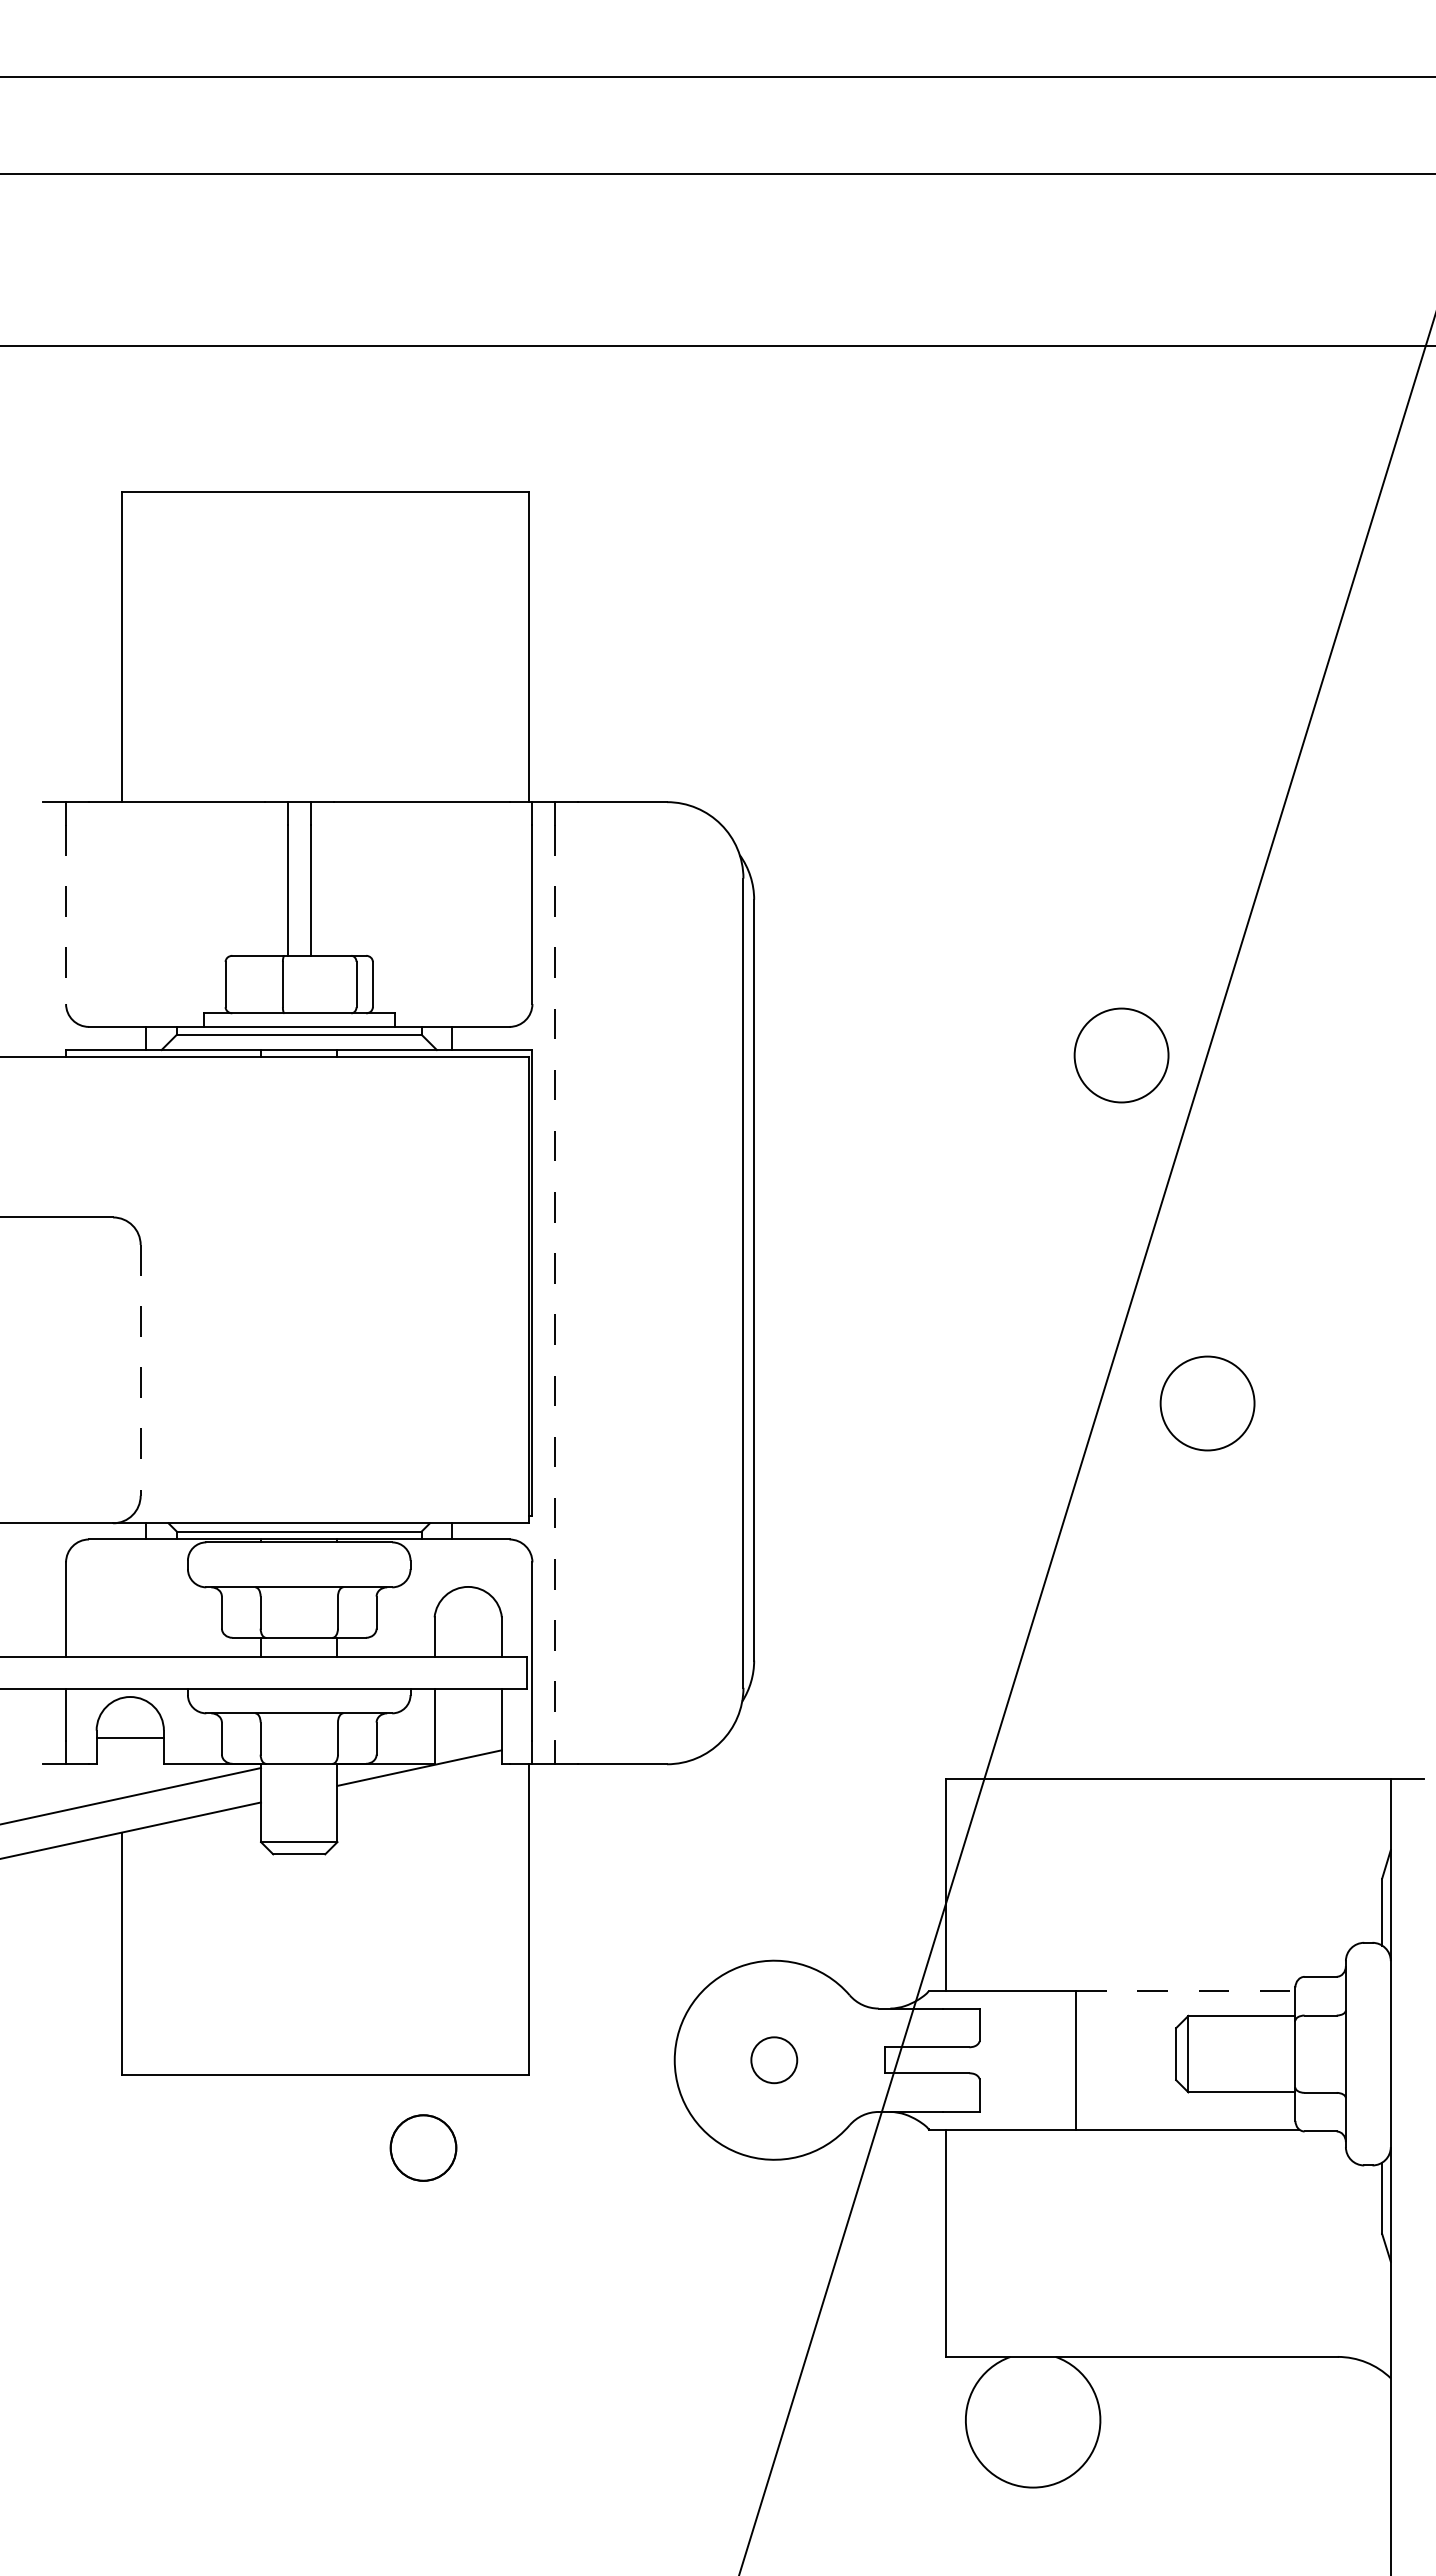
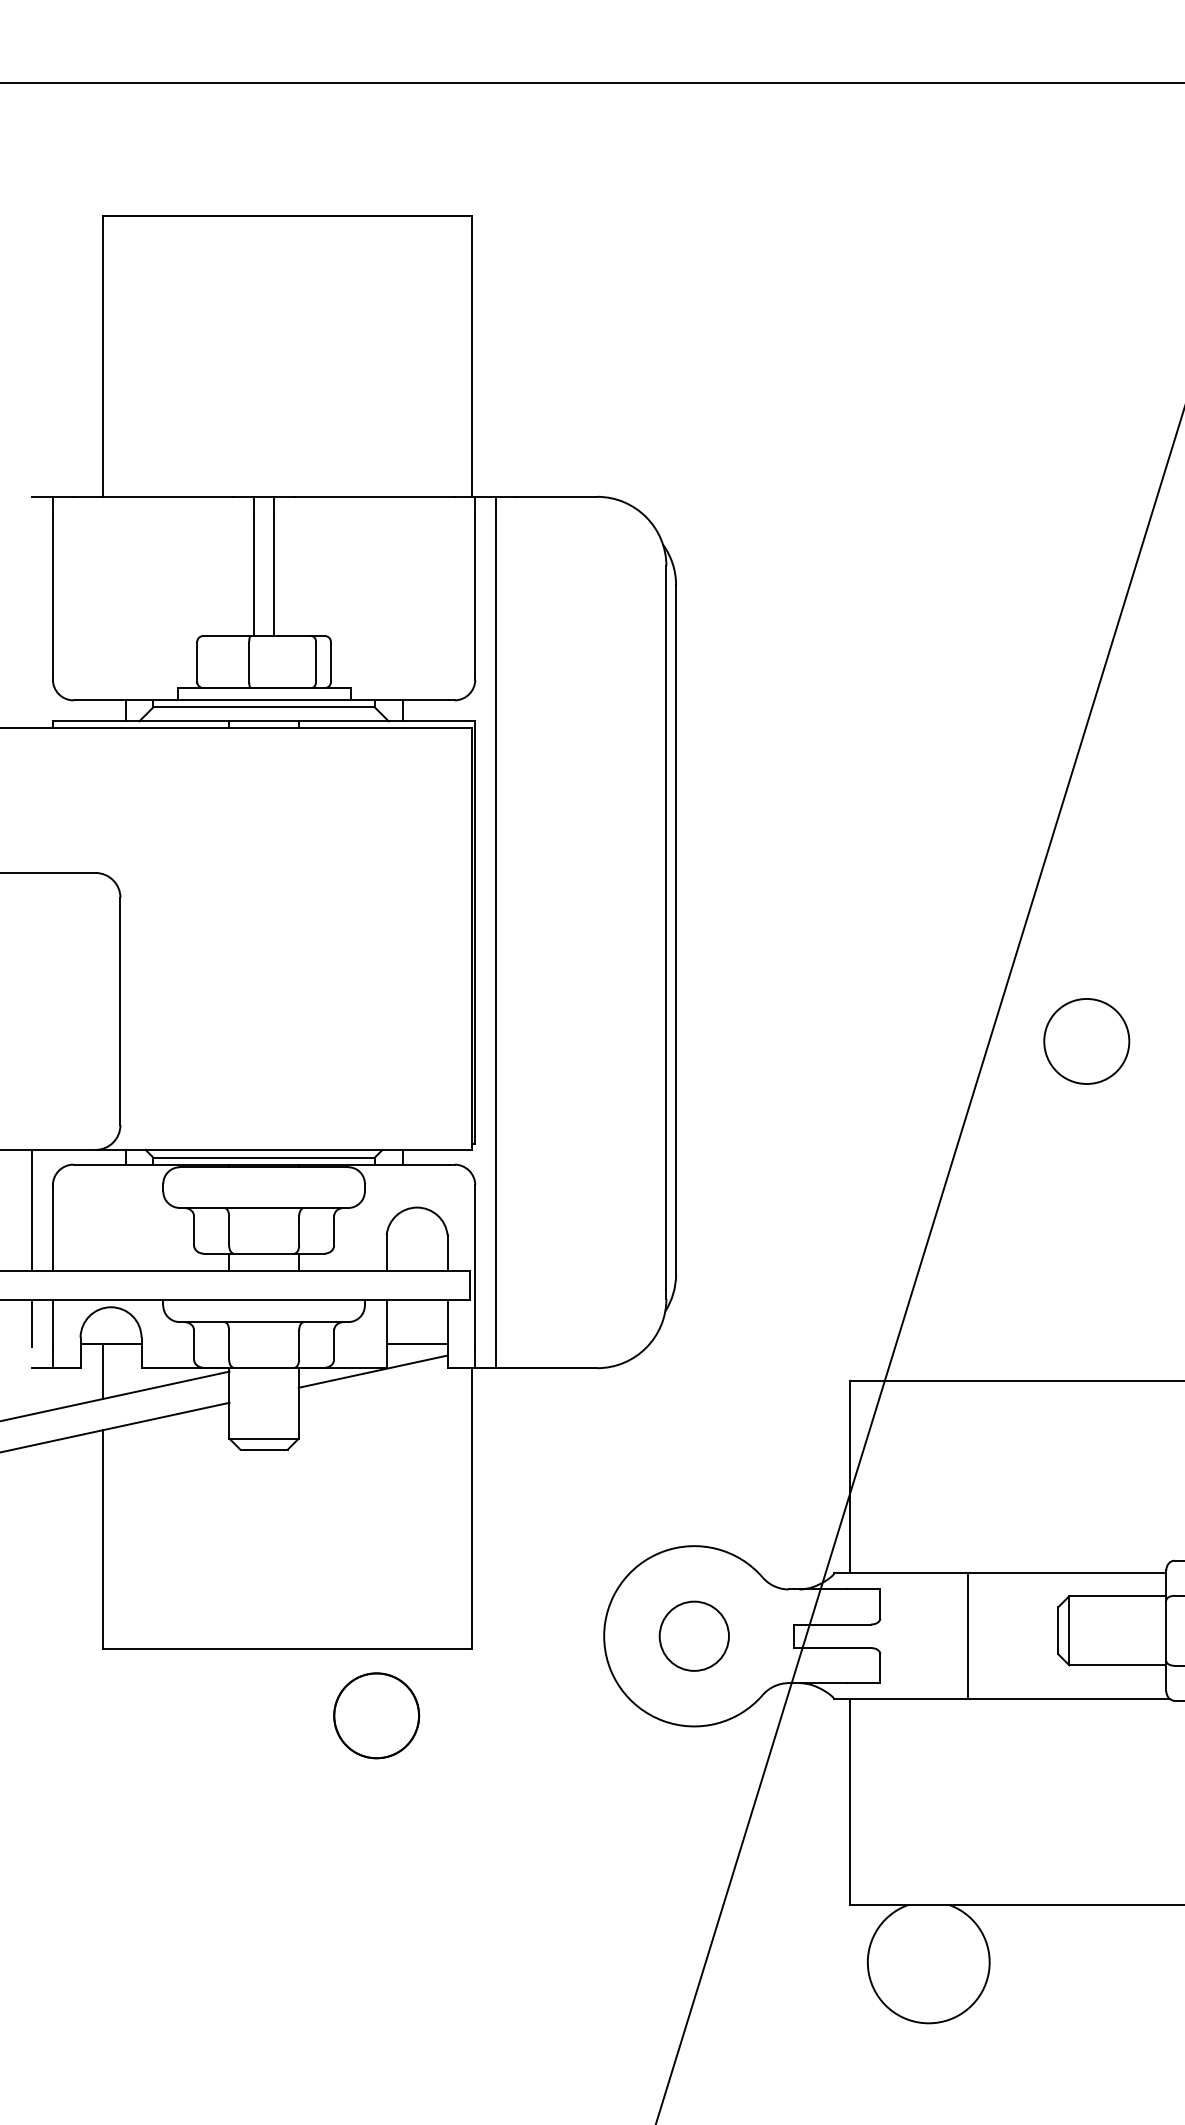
line: (66, 915) -> (53, 599), dashed -> solid
circle: (1121, 1055) -> (1008, 726), removed
line: (555, 1283) -> (496, 932), dashed -> solid
line: (140, 1370) -> (120, 1011), dashed -> solid
line: (43, 1589) -> (32, 1209), added
line: (43, 1714) -> (32, 1323), added
line: (467, 1737) -> (416, 1343), added
line: (121, 1767) -> (103, 1371), added
line: (1185, 1990) -> (1066, 1573), dashed -> solid
circle: (774, 2060) -> (694, 1636), size x1.67
part: (423, 2147) -> (376, 1715), size x1.43

